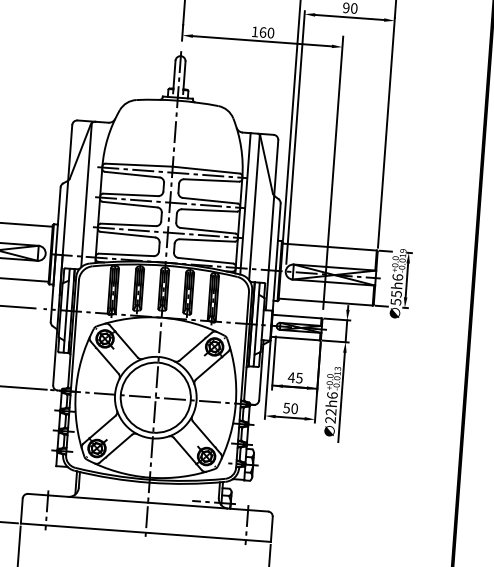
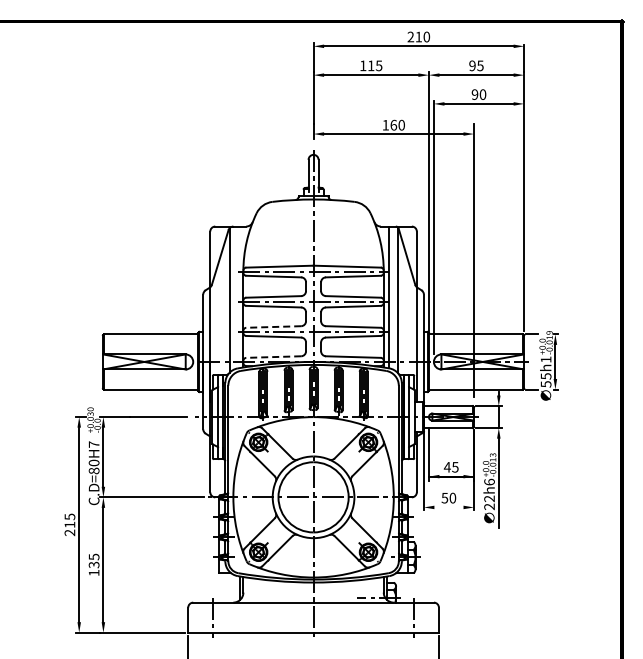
line: (128, 225) -> (273, 327), solid -> dashed
line: (126, 255) -> (273, 357), solid -> dashed
text: (397, 277) -> (545, 359), 55h6 -> 55h1
line: (289, 417) -> (448, 507), removed

